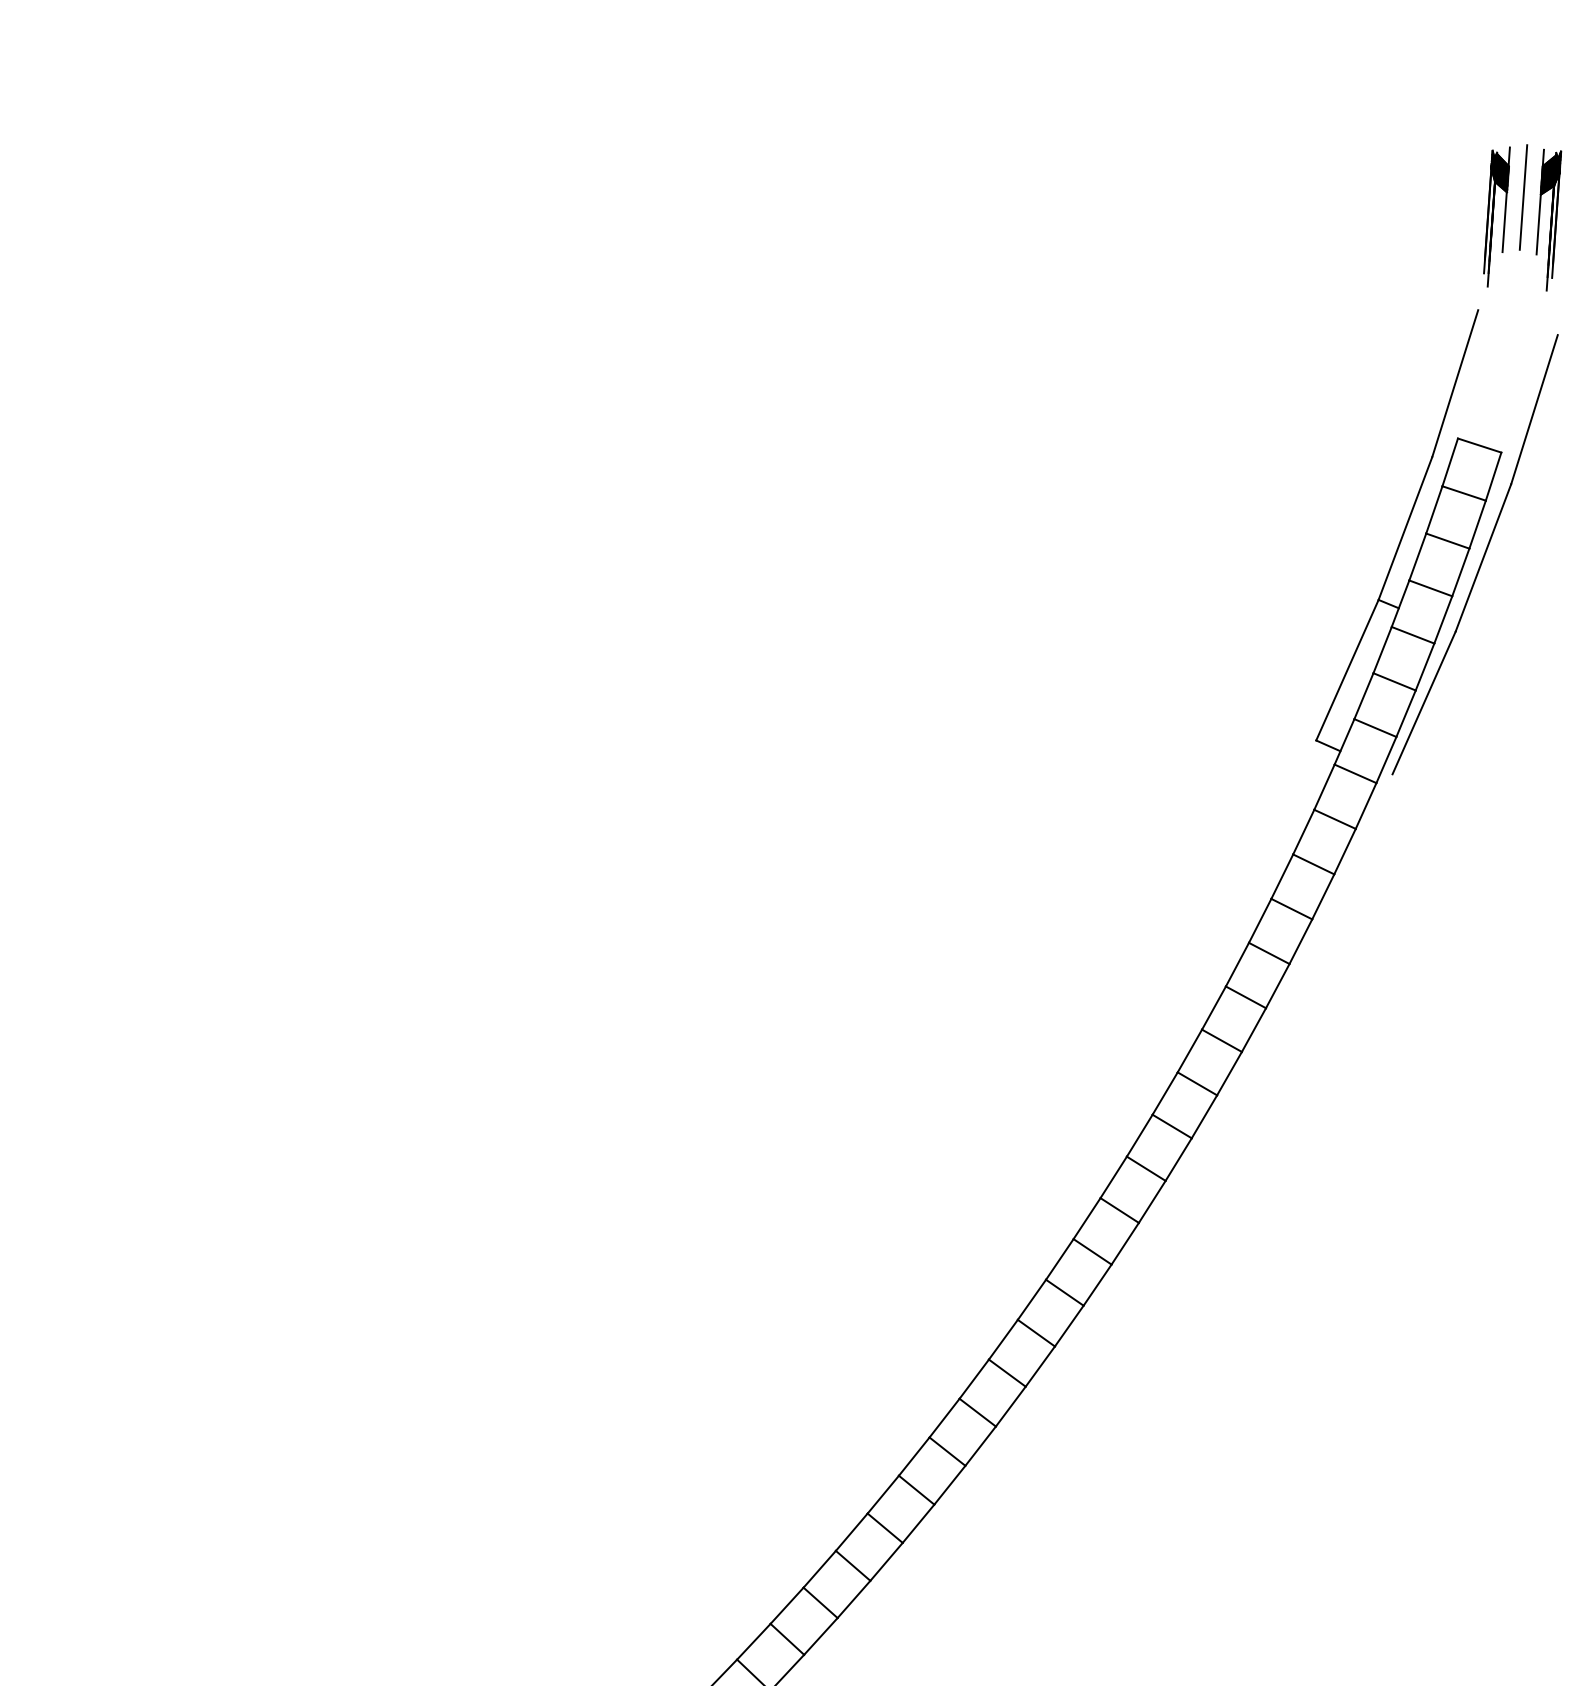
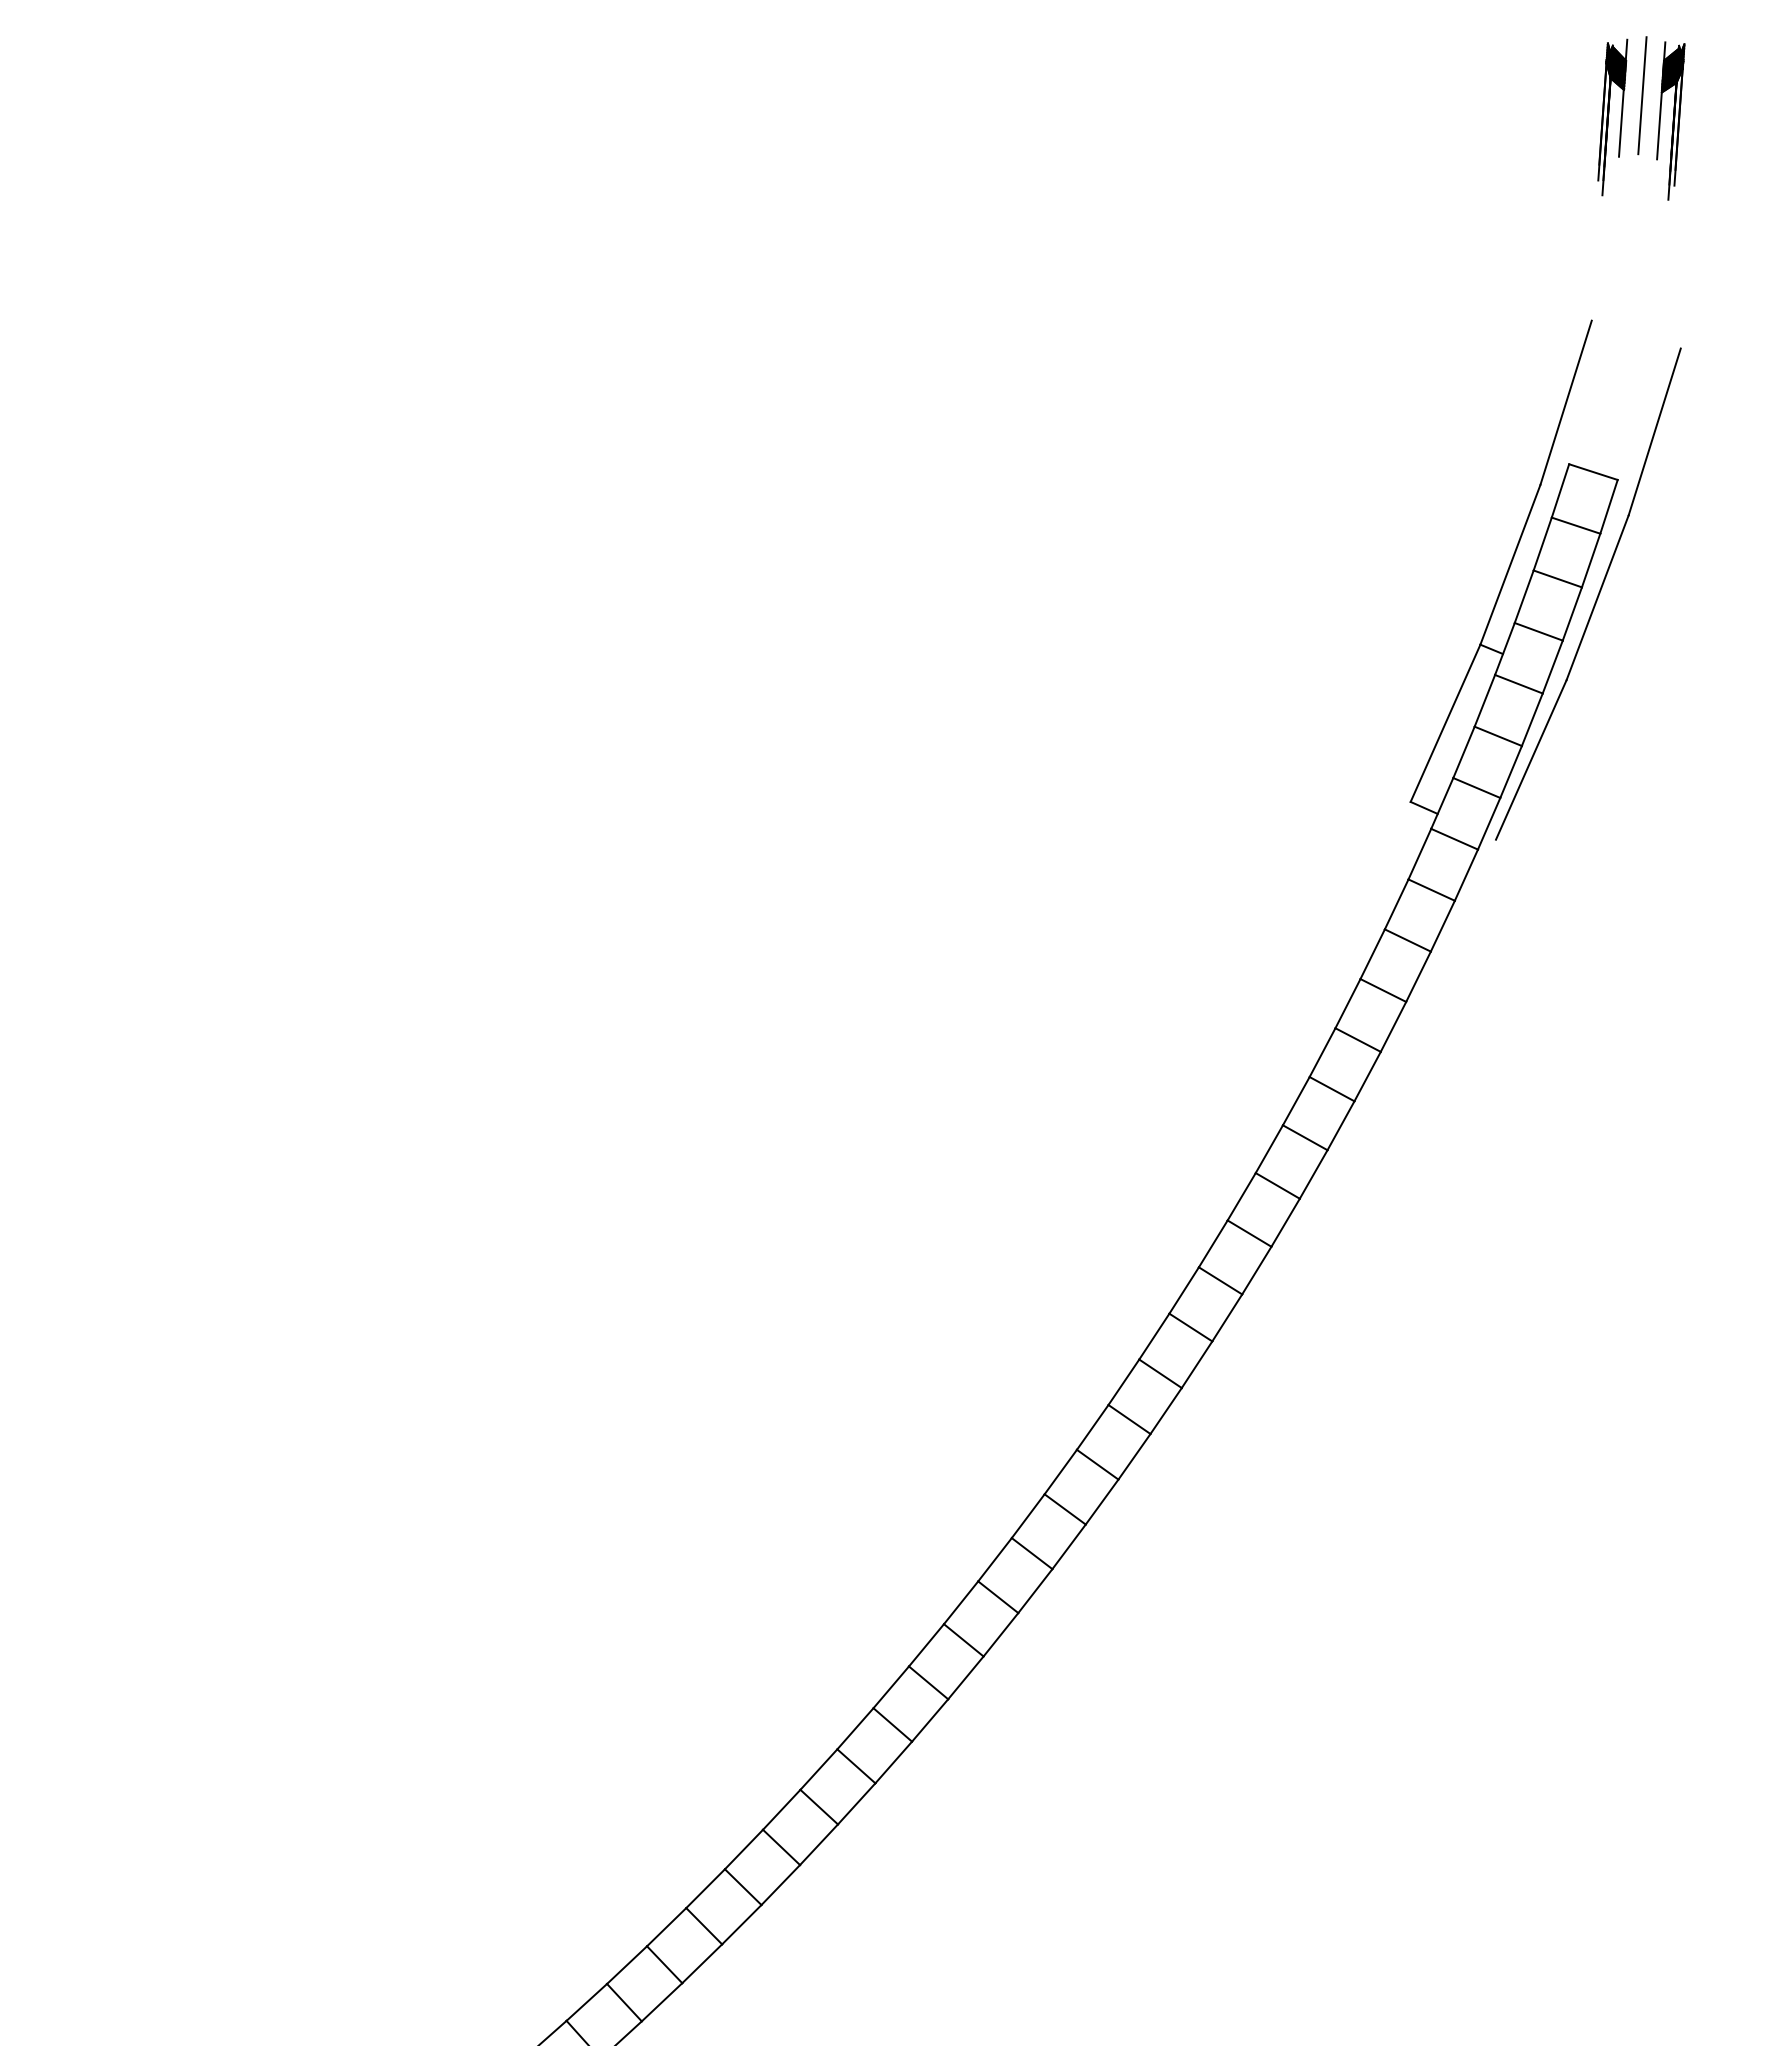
part: (1522, 217) -> (1641, 118), moved

